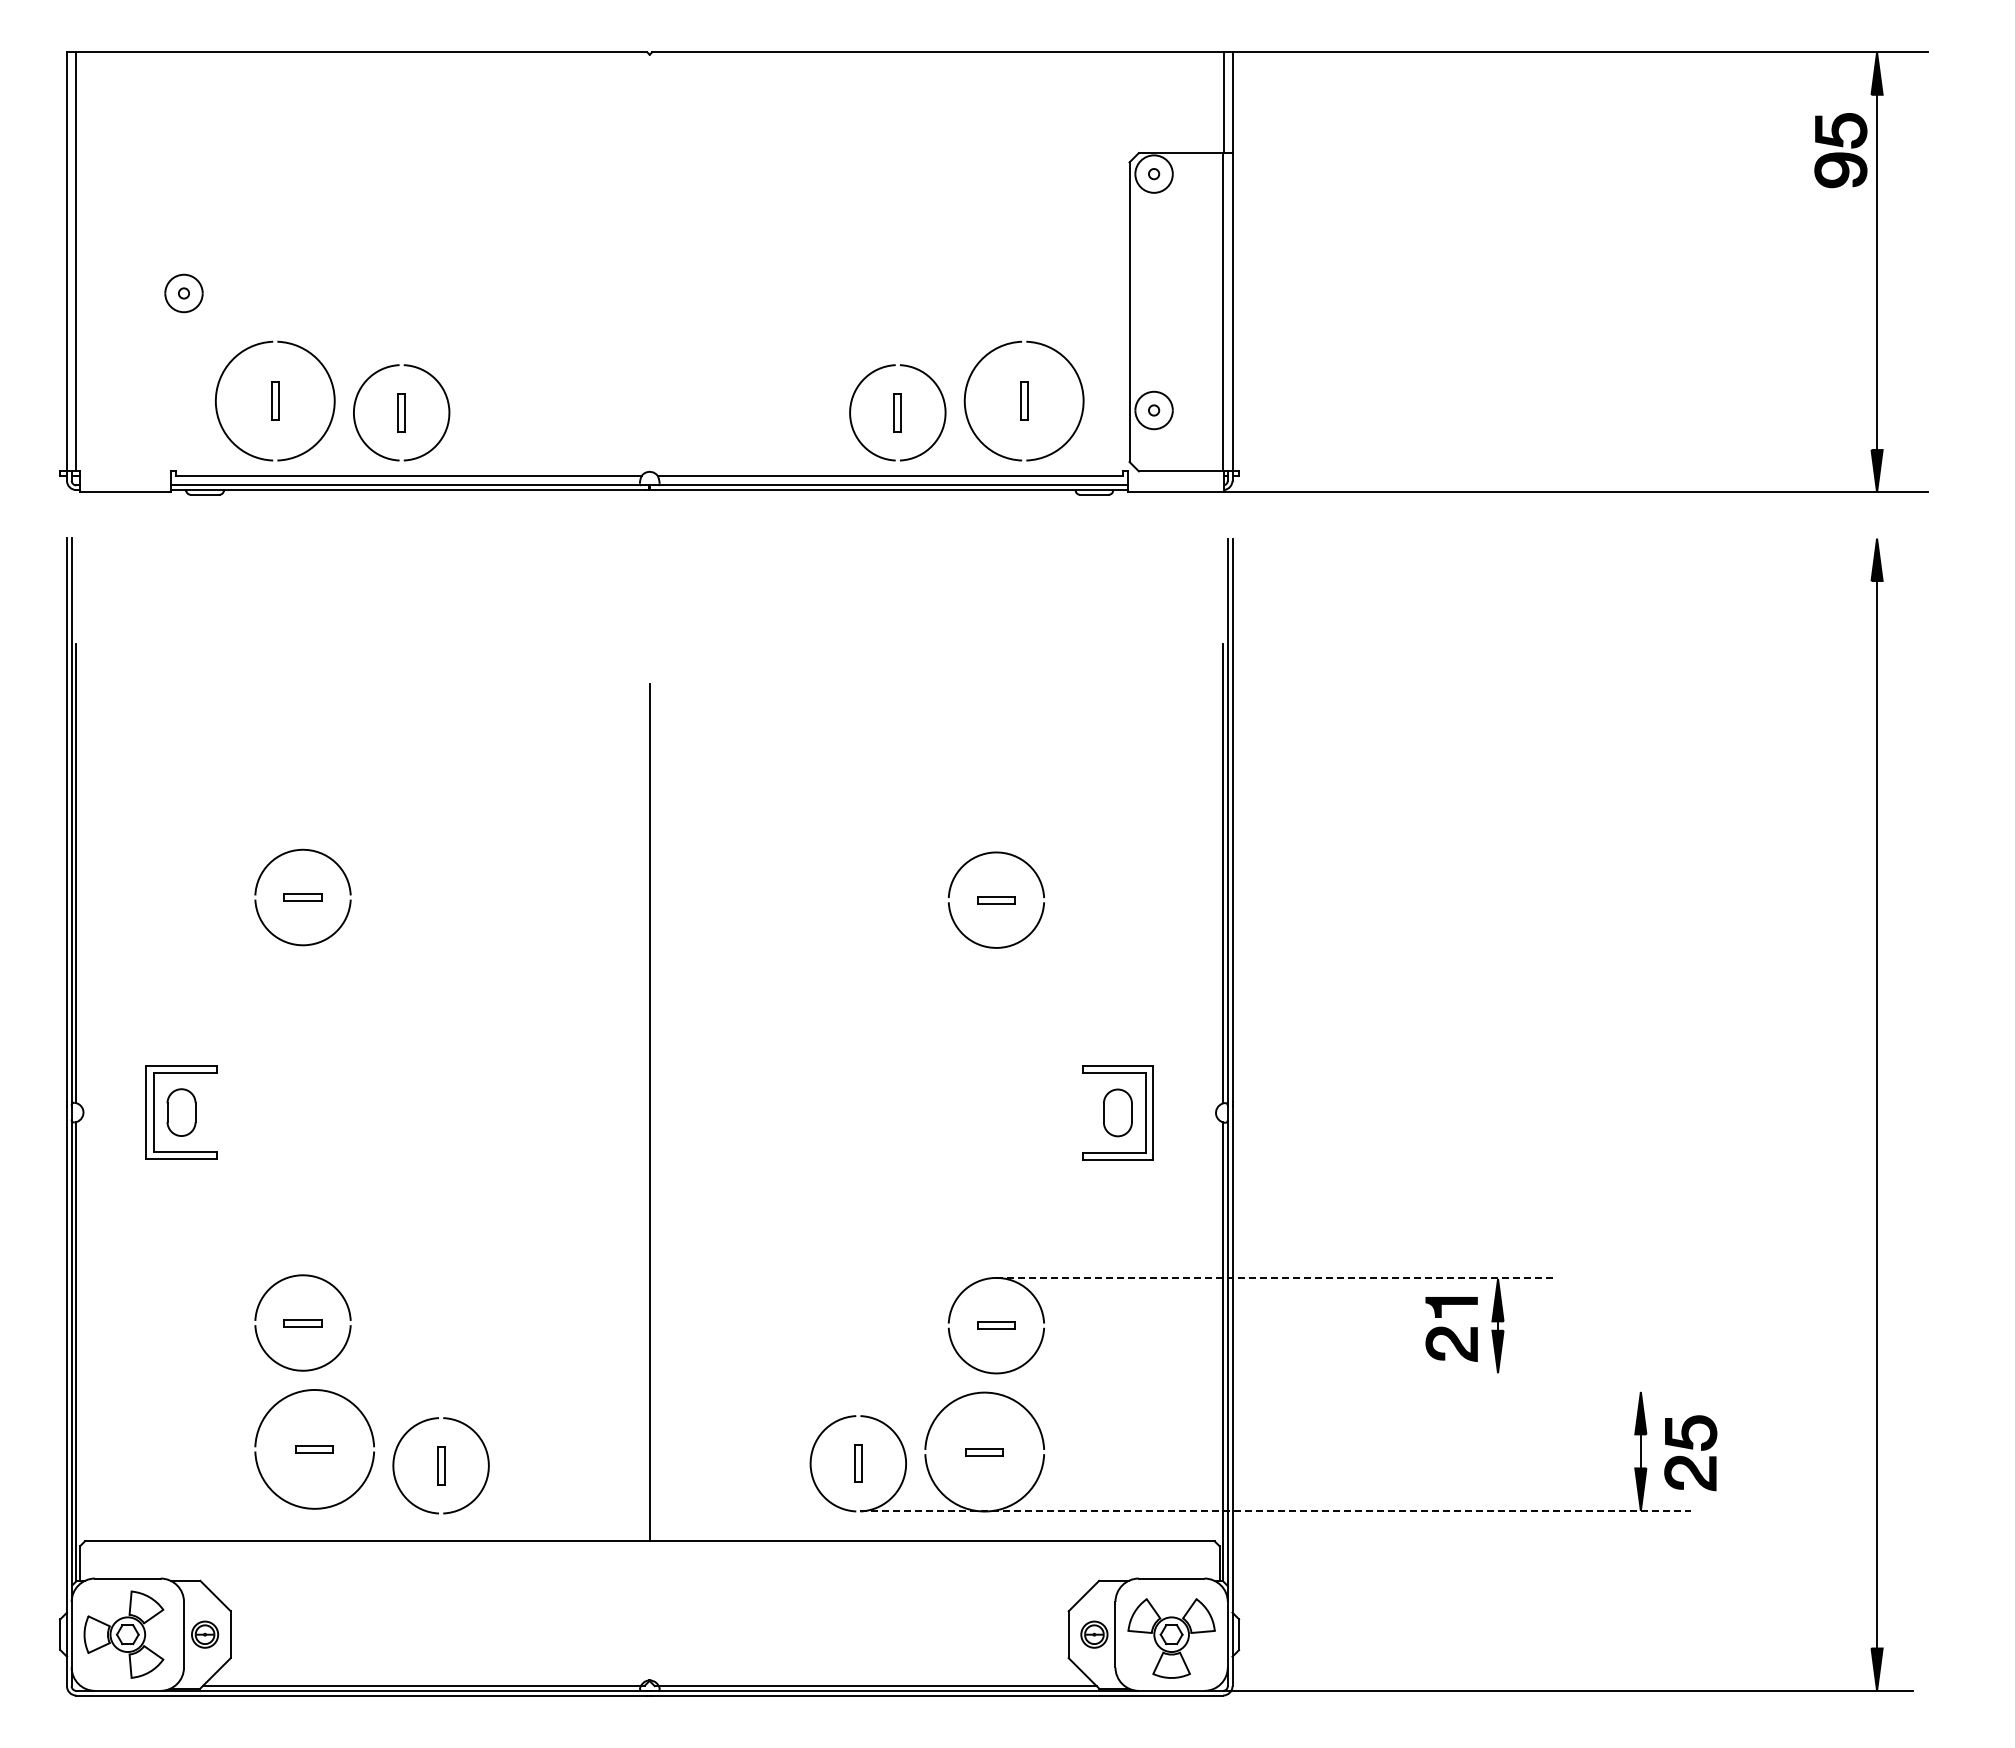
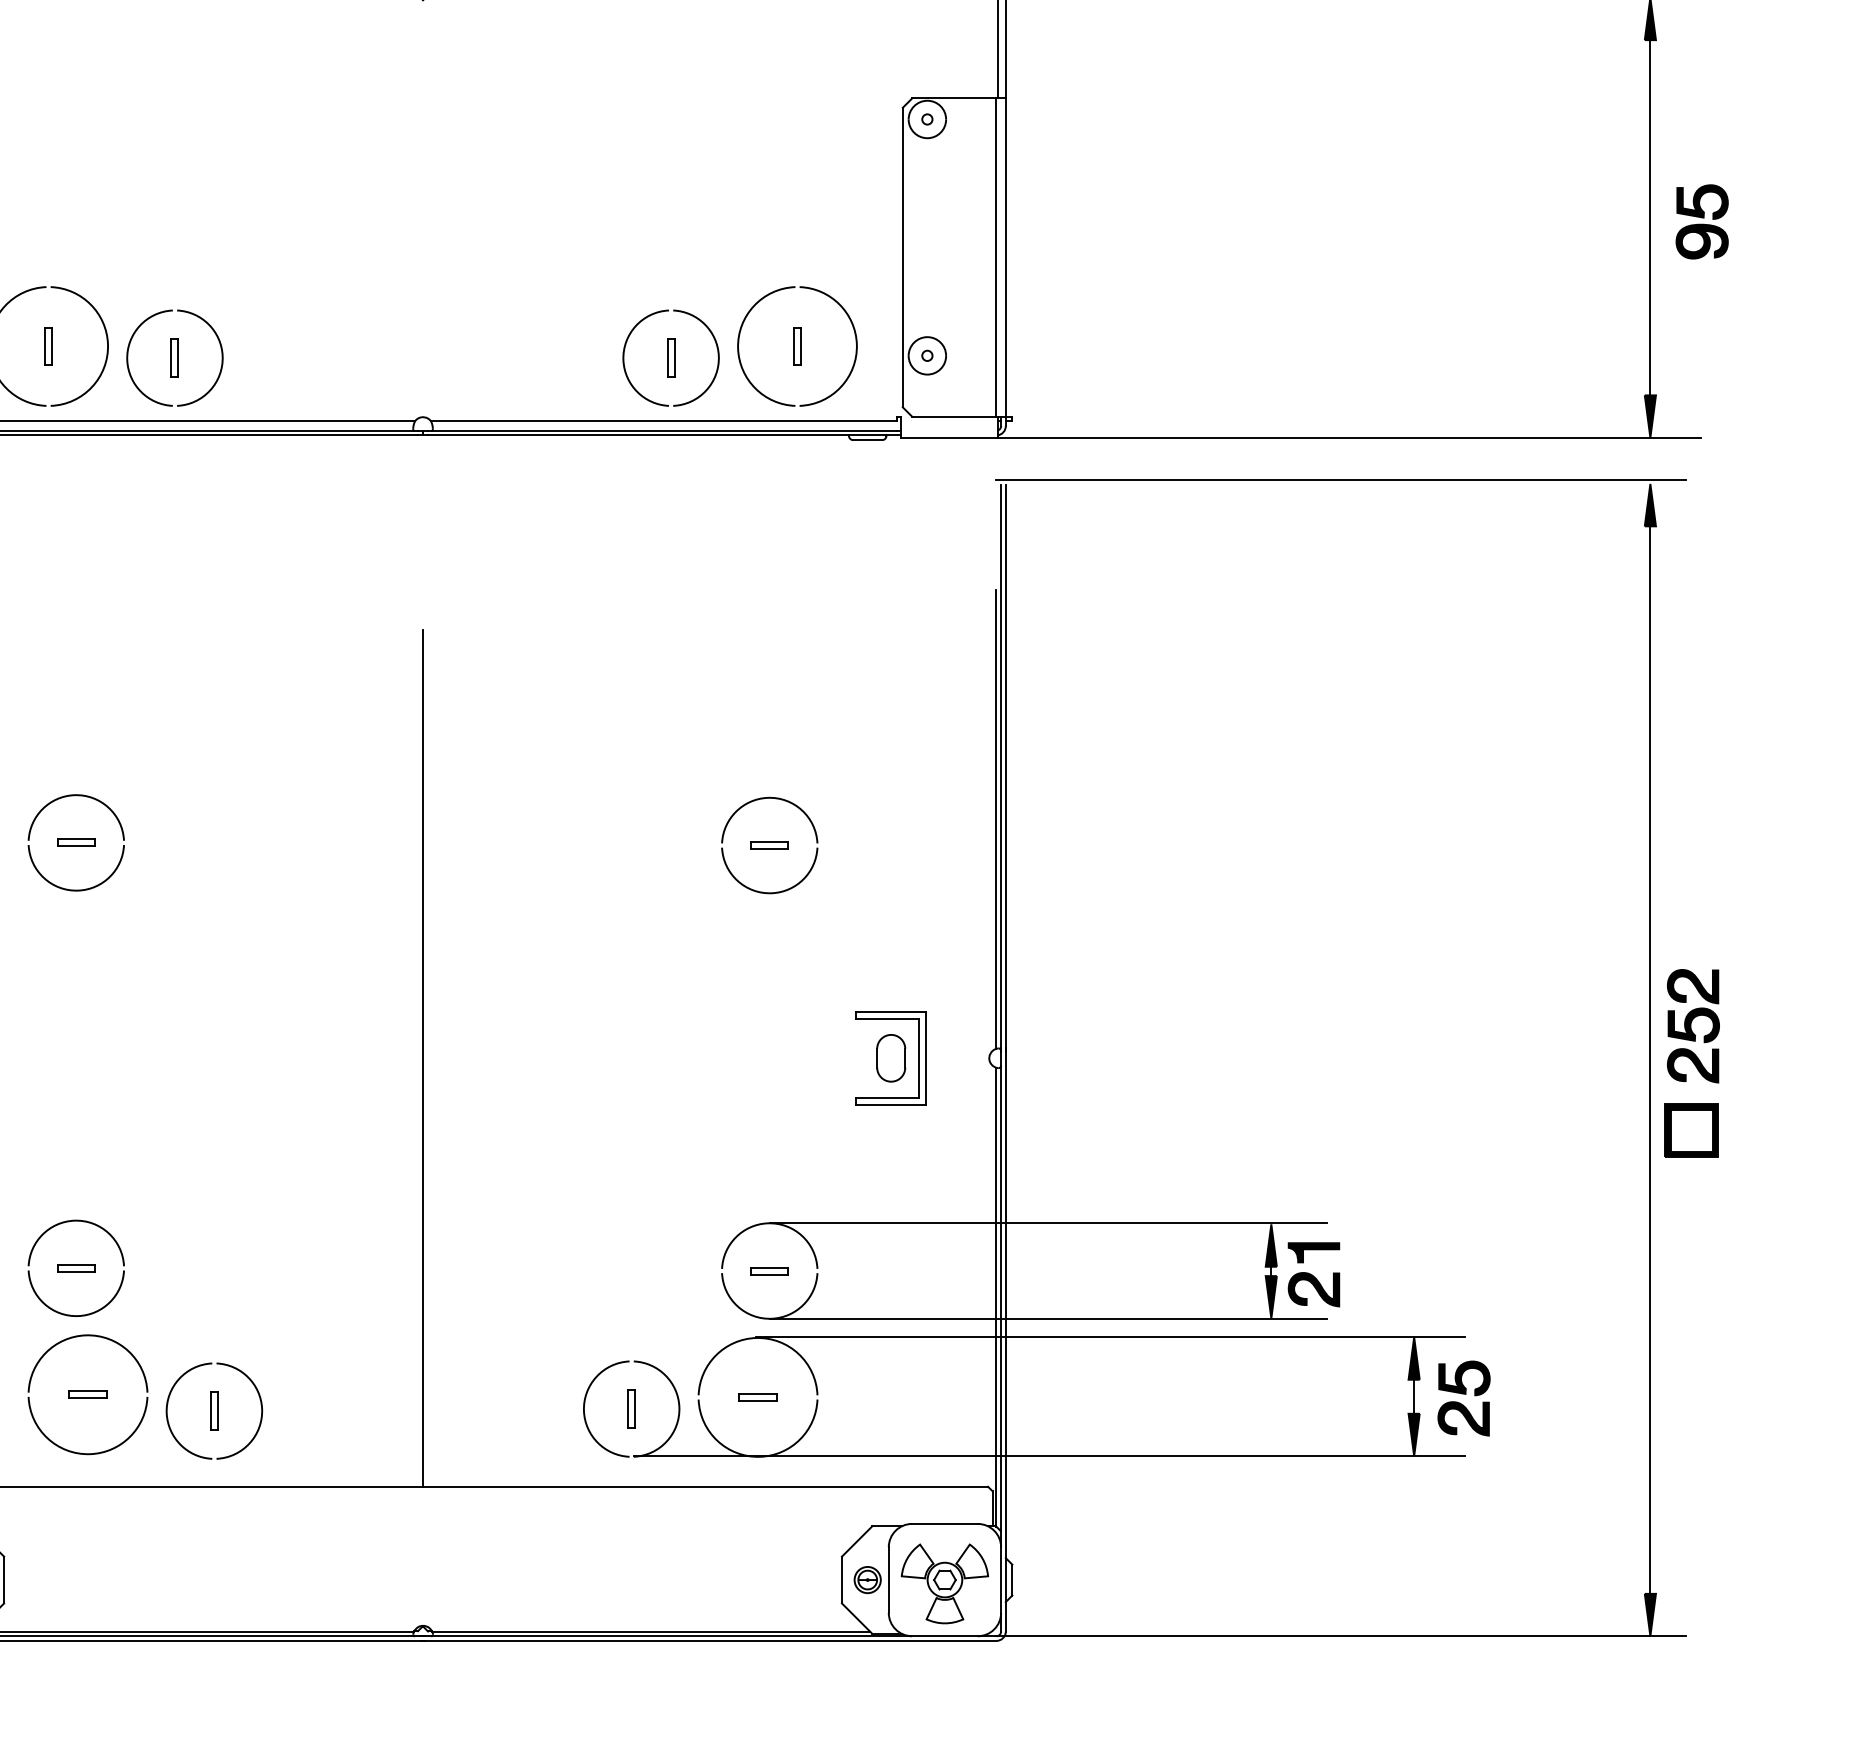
part: (1840, 150) -> (1701, 221), moved
line: (1568, 534) -> (1341, 479), added
part: (1918, 1117) -> (1691, 1062), added
line: (1275, 1277) -> (1048, 1222), dashed -> solid
part: (1451, 1329) -> (1313, 1274), moved
line: (1274, 1373) -> (1047, 1318), added
line: (1336, 1392) -> (1109, 1337), added
line: (1276, 1510) -> (1049, 1455), dashed -> solid

